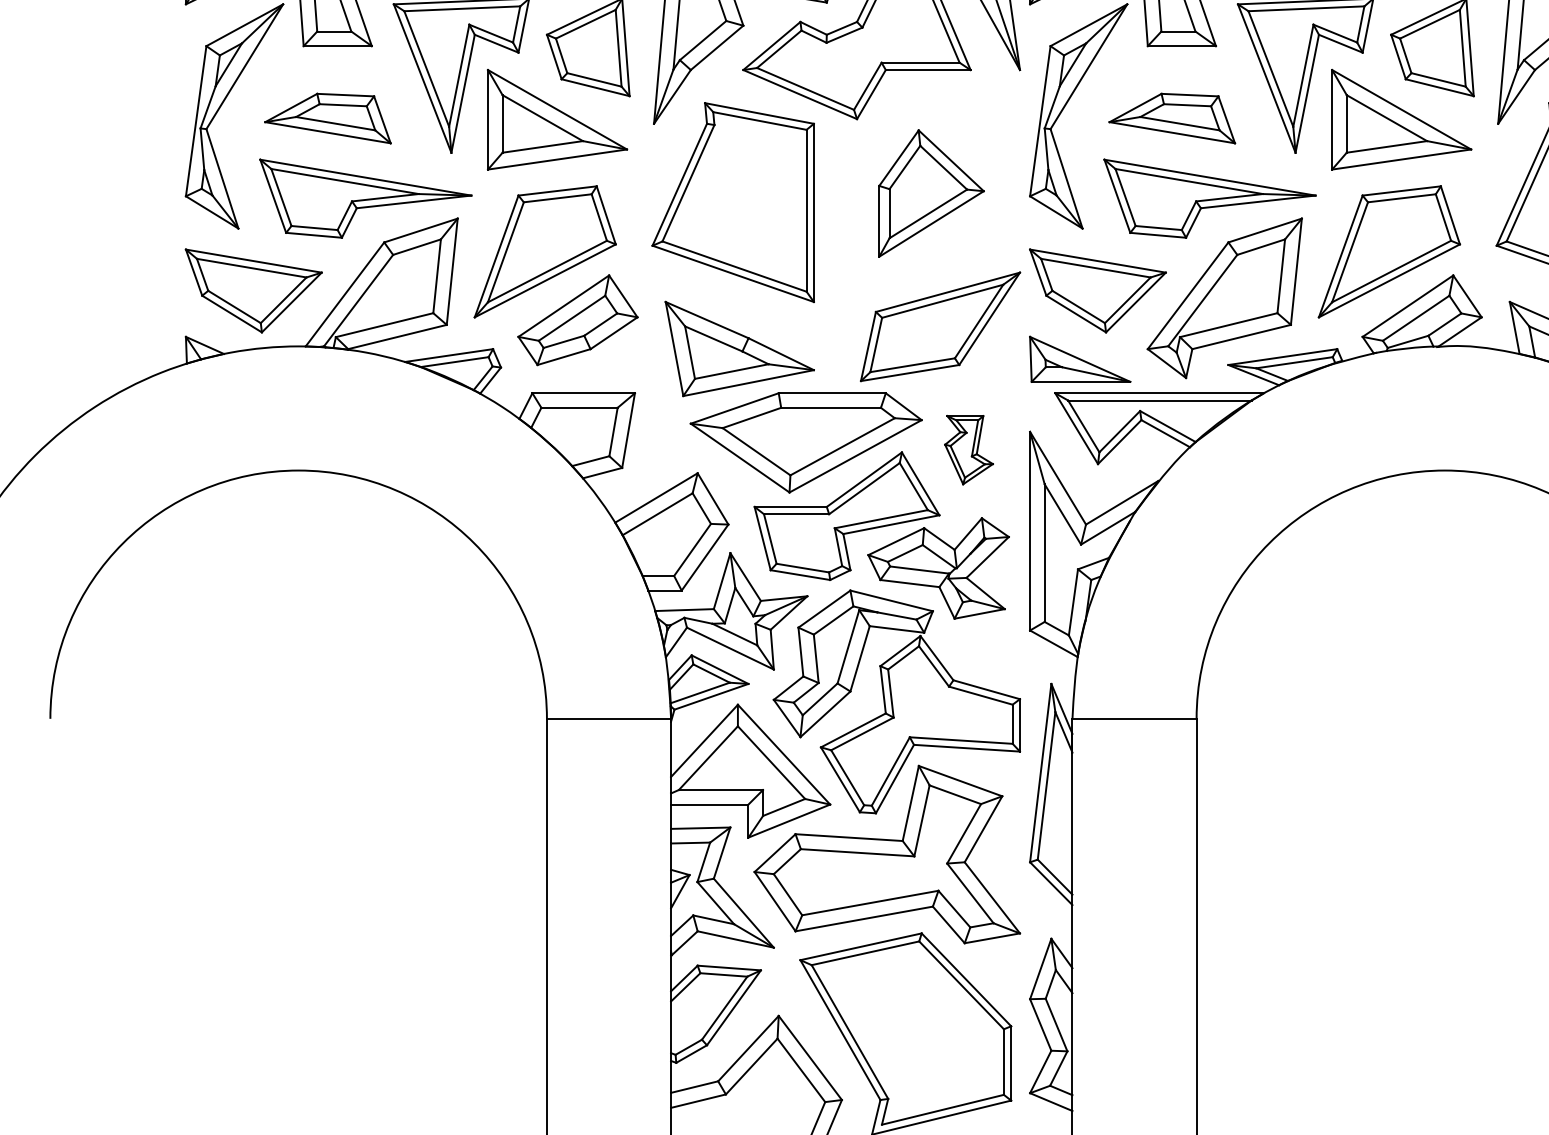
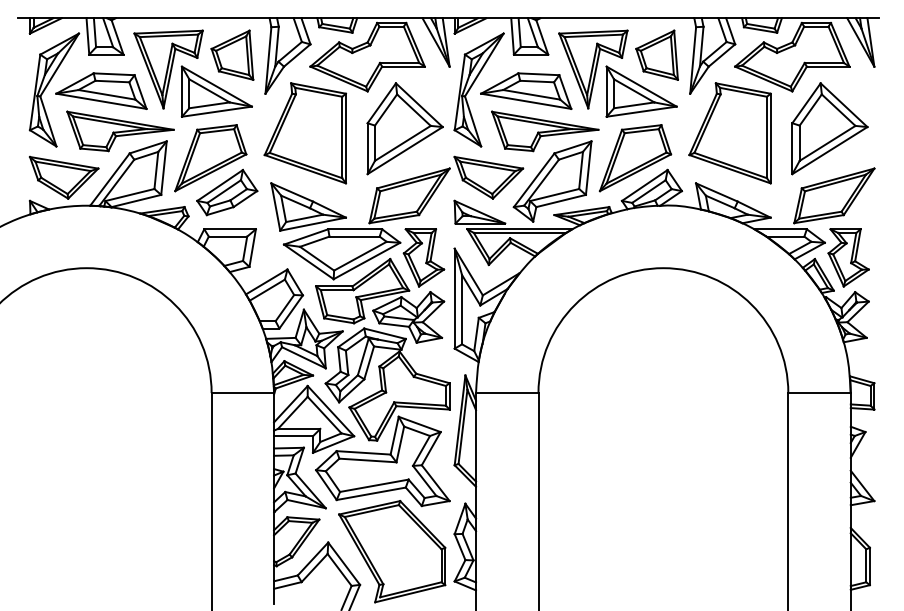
part: (328, 117) -> (101, 90), size x1.43
part: (1172, 117) -> (526, 90), size x1.43
part: (930, 192) -> (404, 128), size x1.43
part: (968, 449) -> (423, 257), size x1.67

